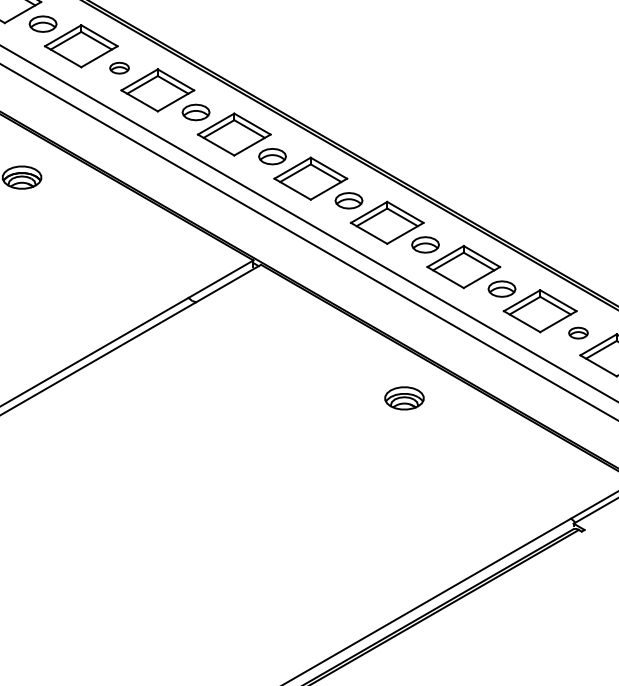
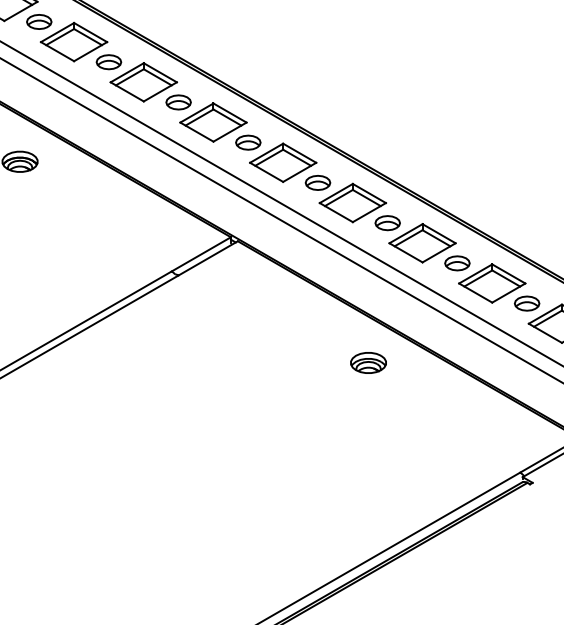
part: (119, 67) -> (108, 61), size x1.43
part: (578, 332) -> (527, 302), size x1.43

